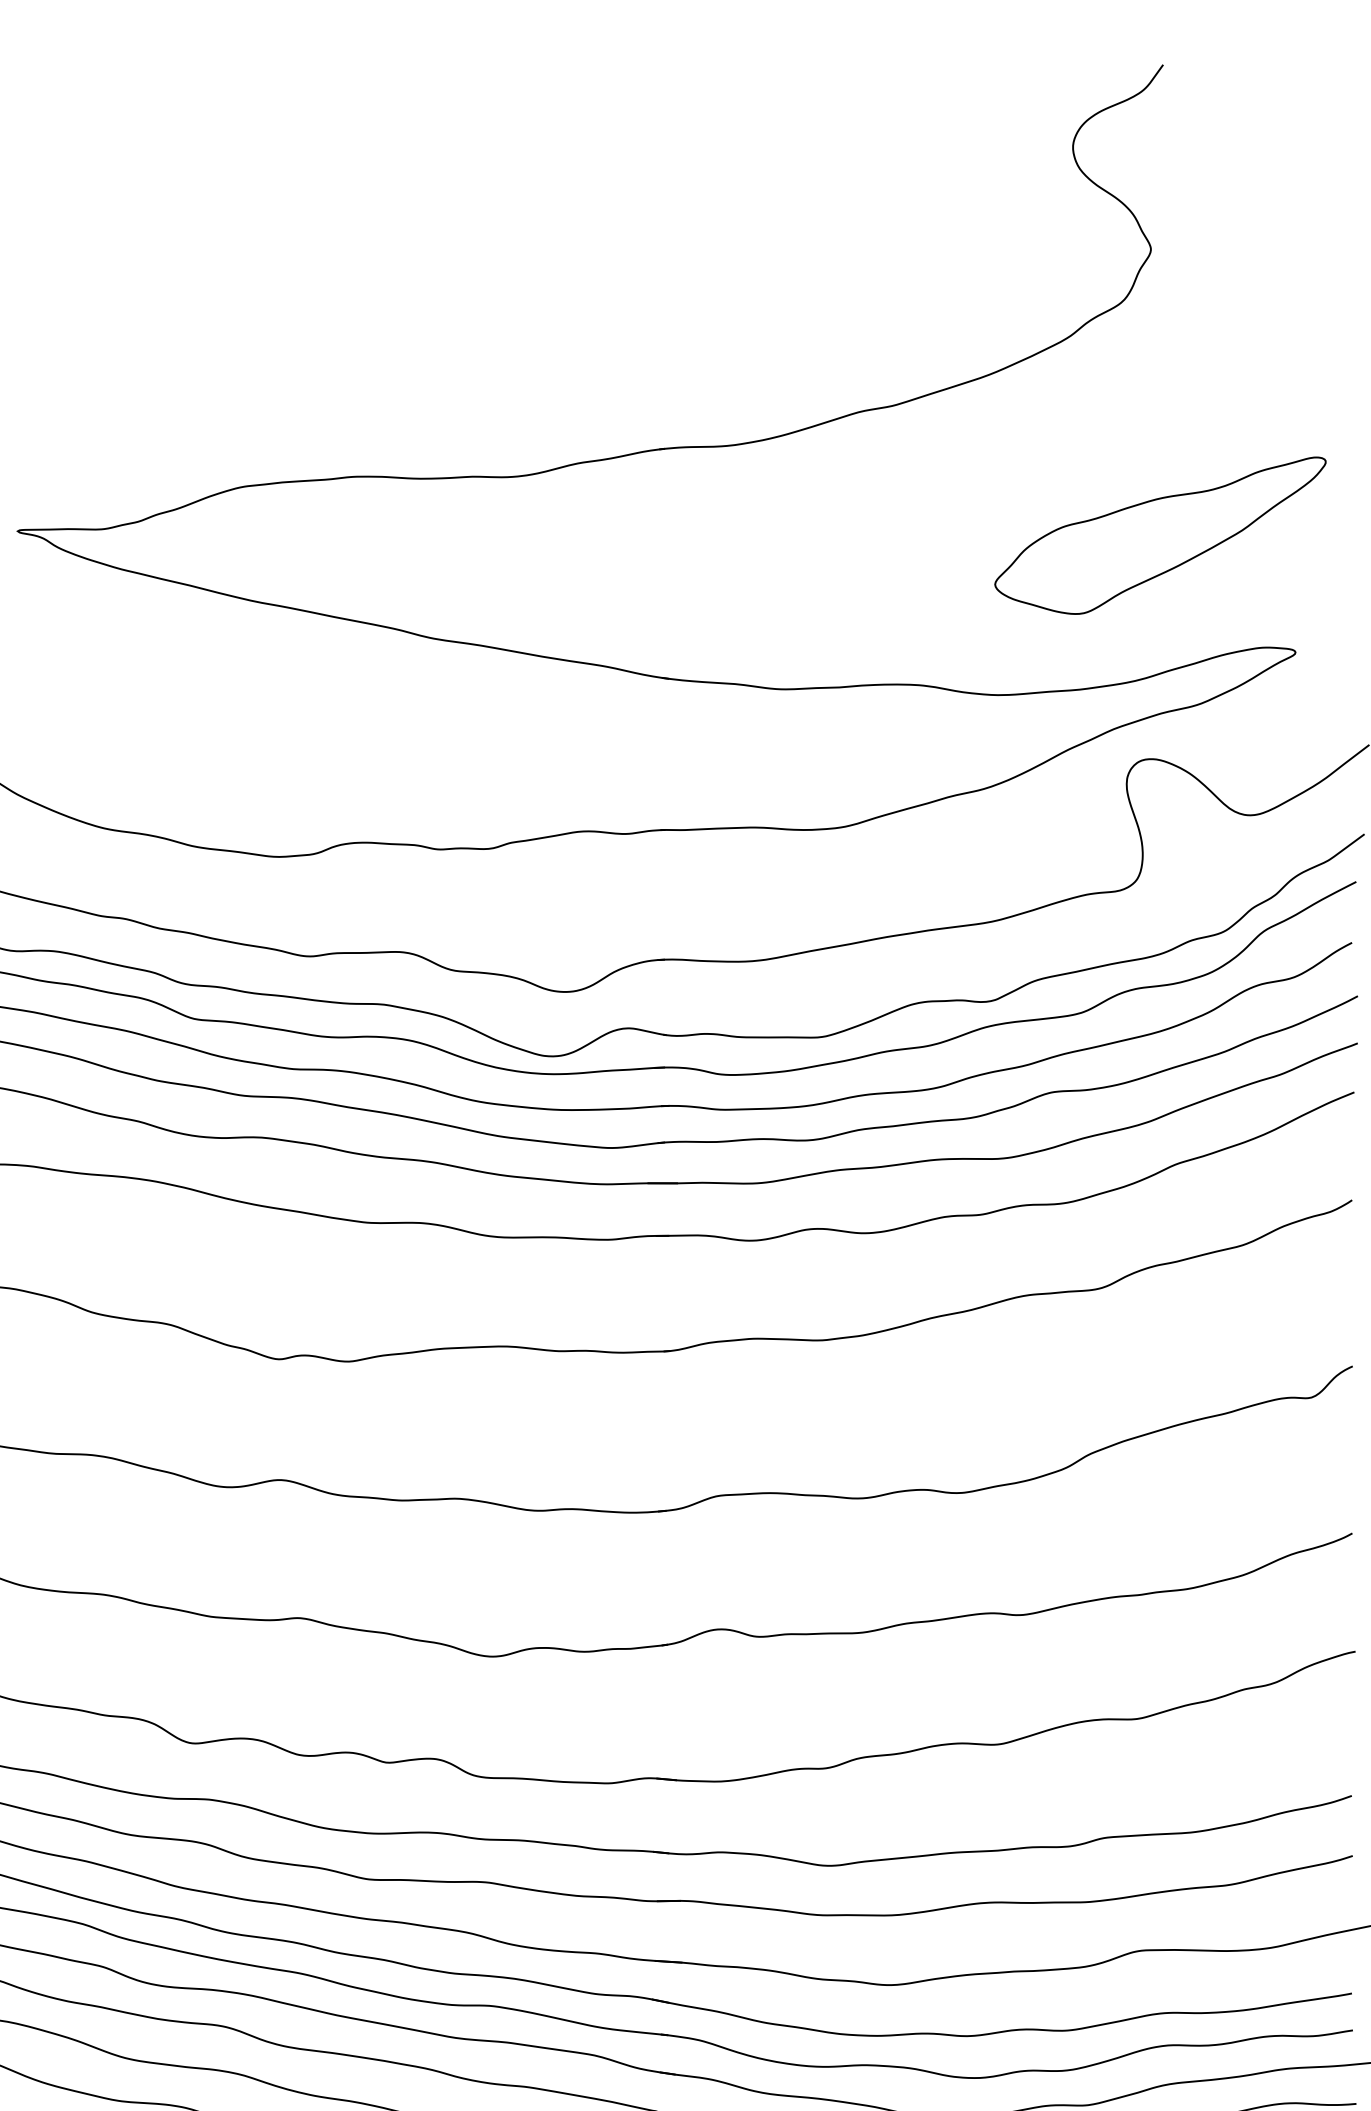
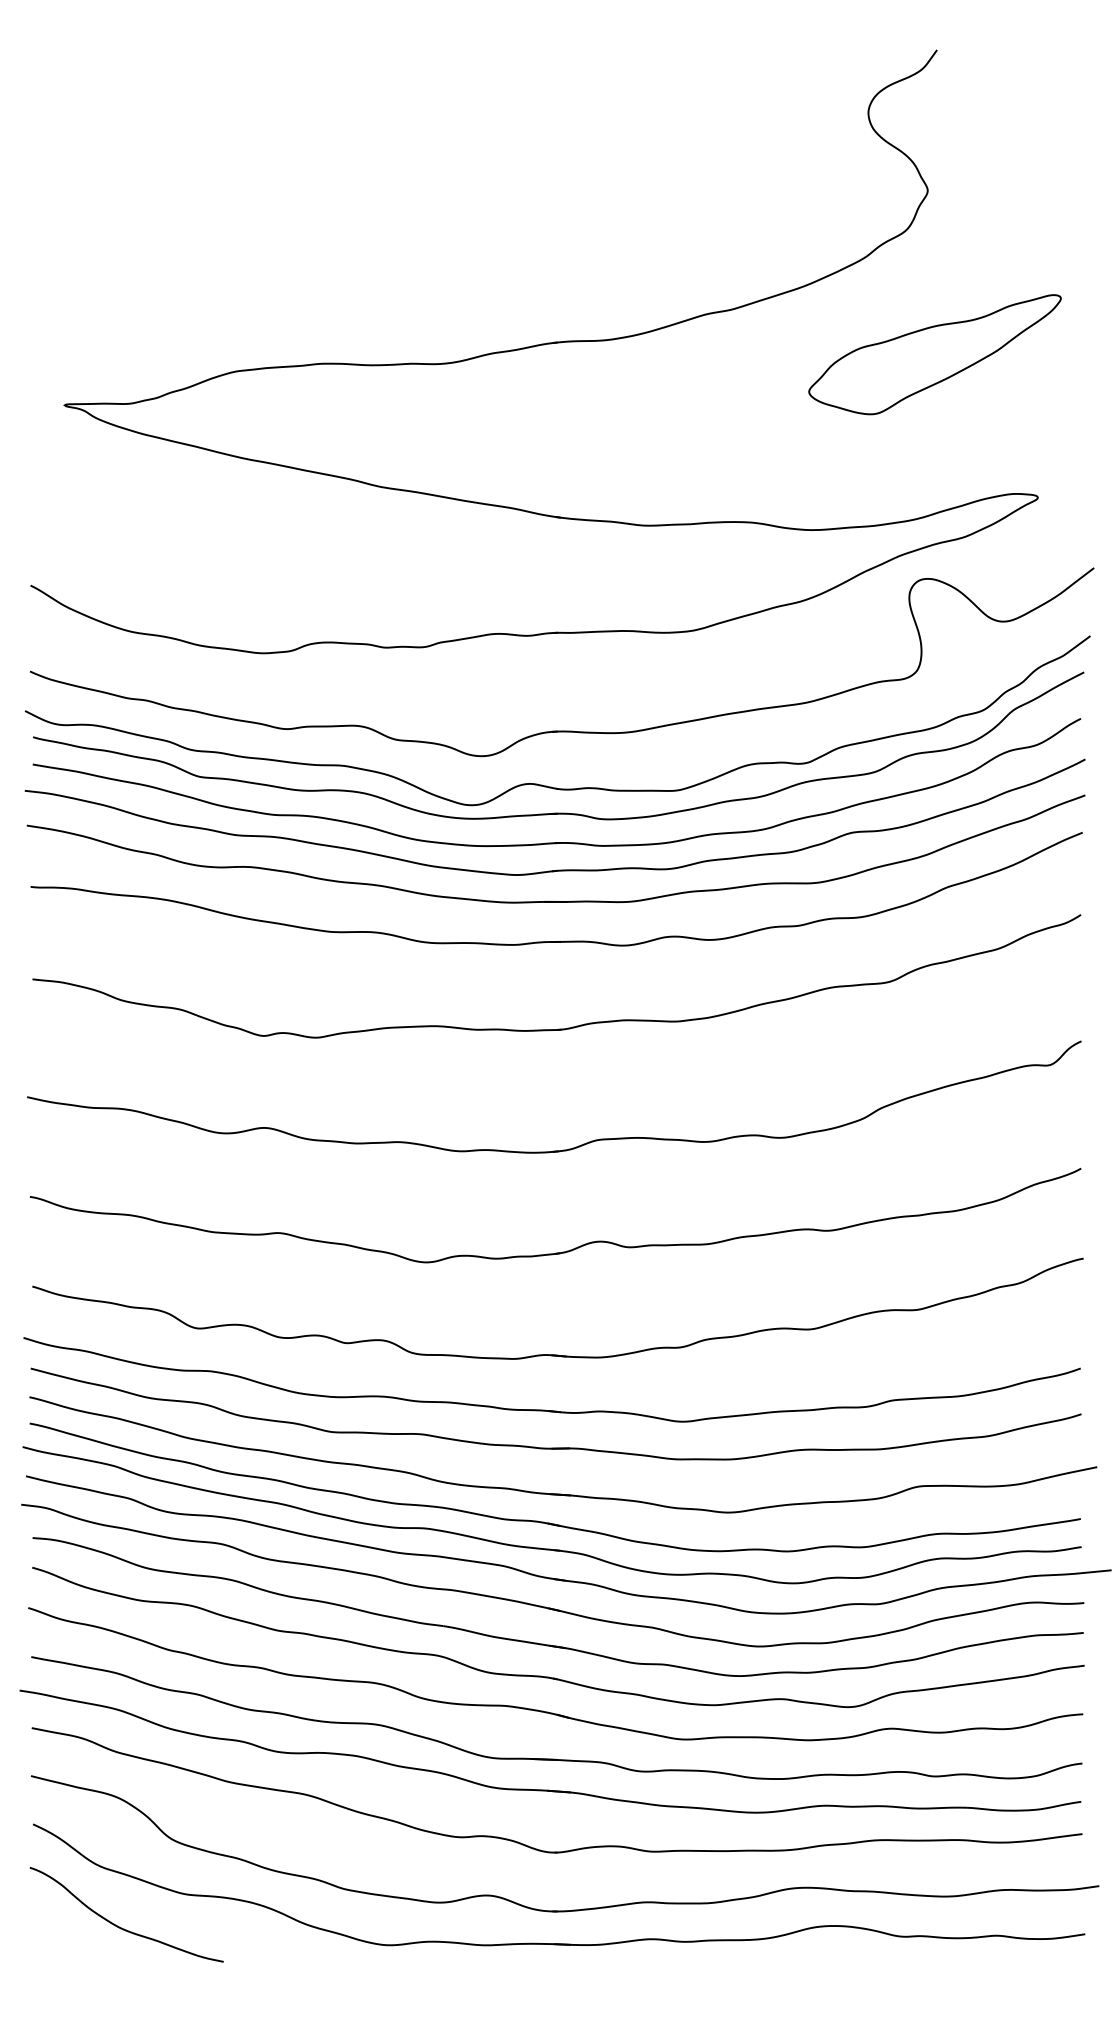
part: (1159, 535) -> (934, 354), moved

